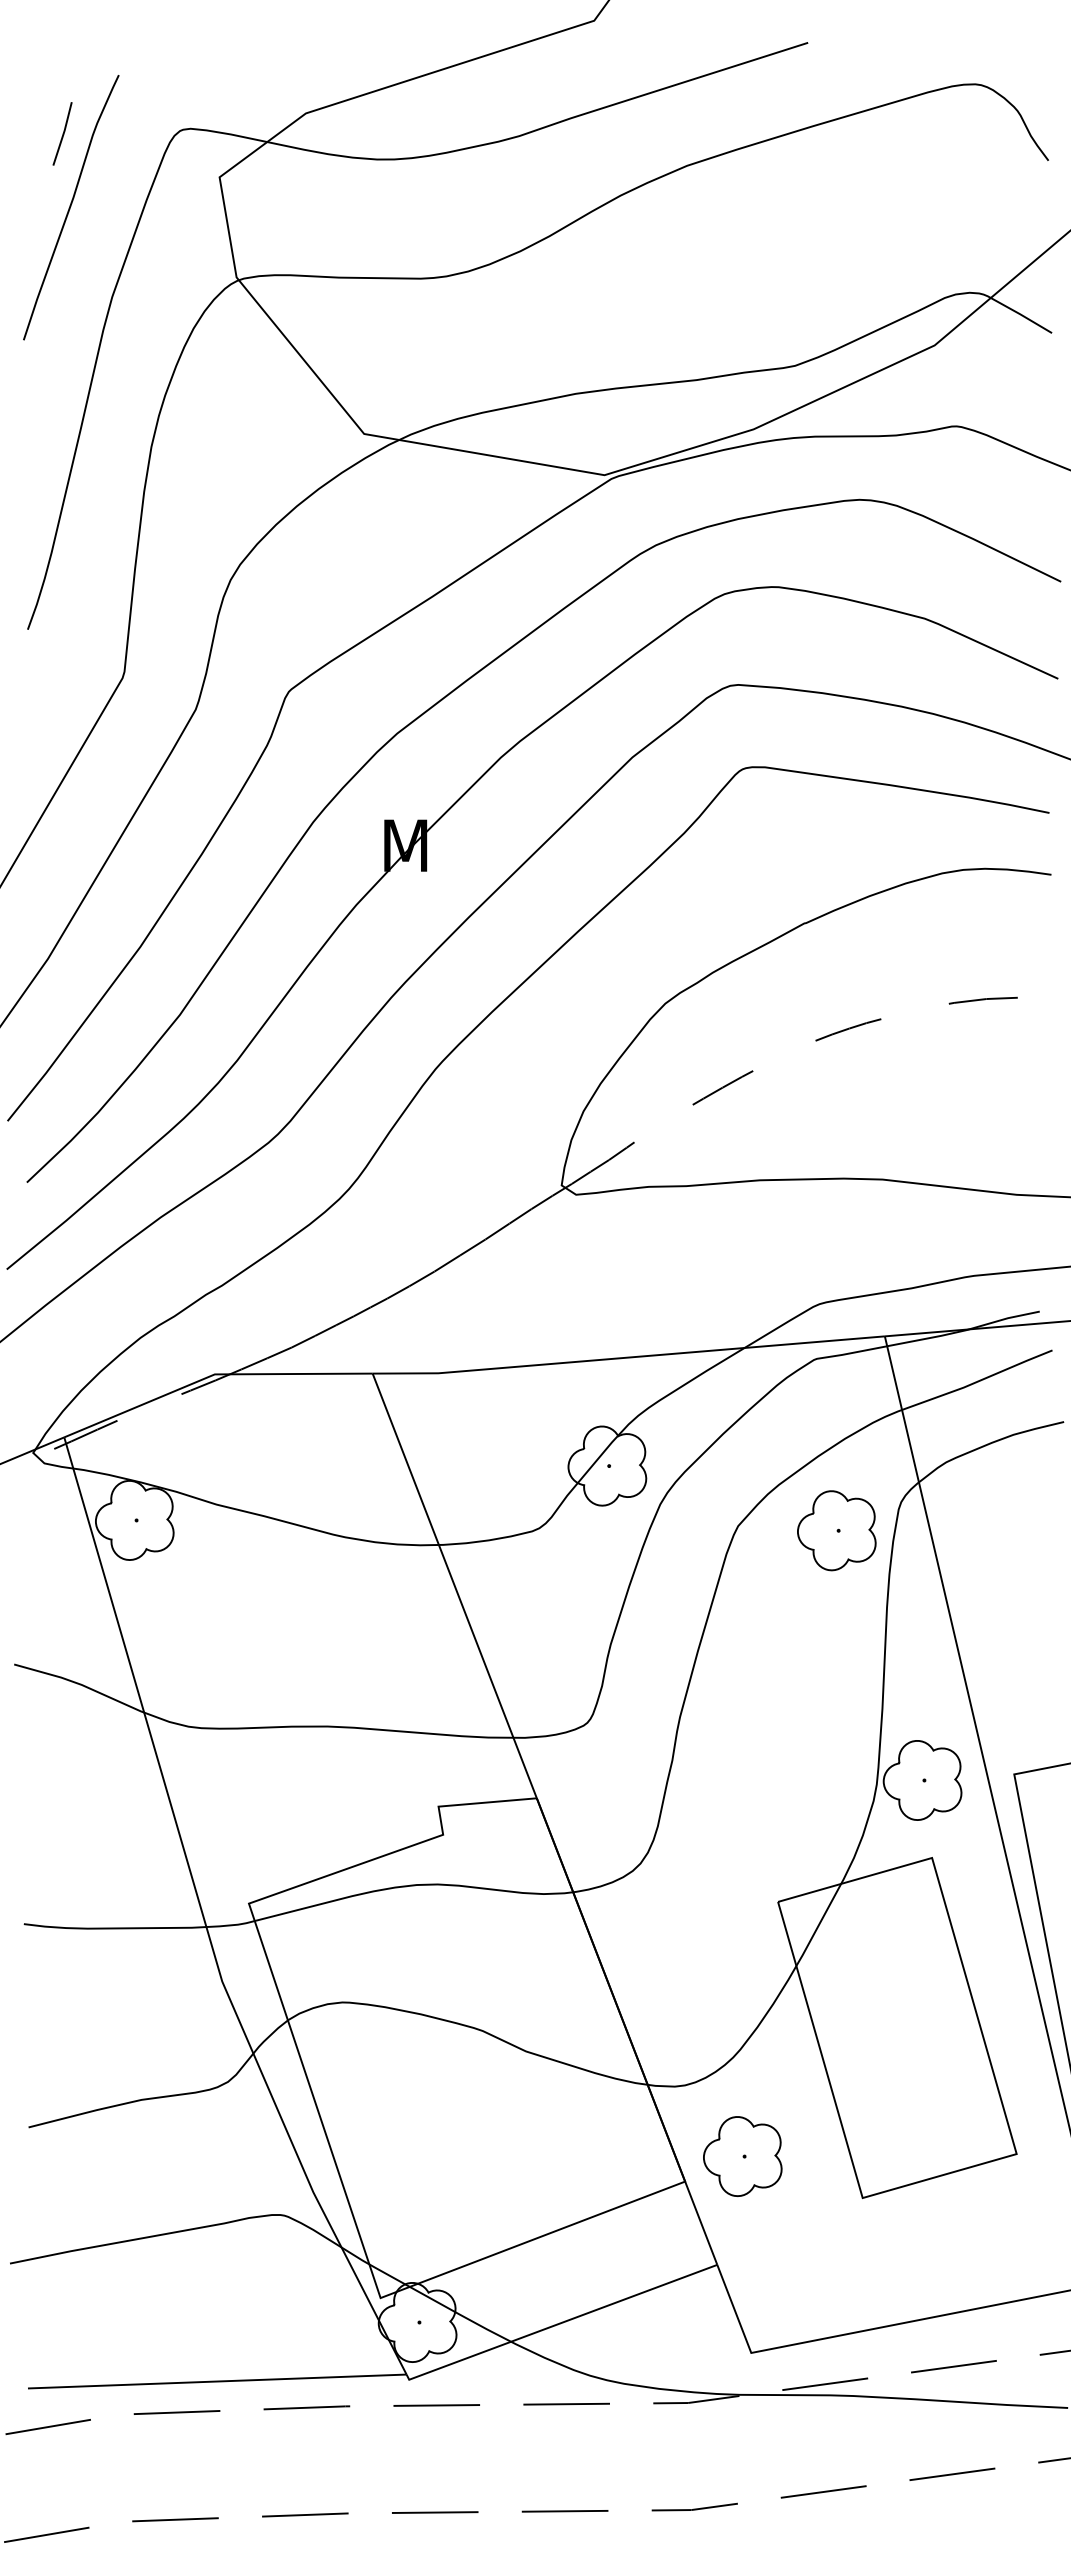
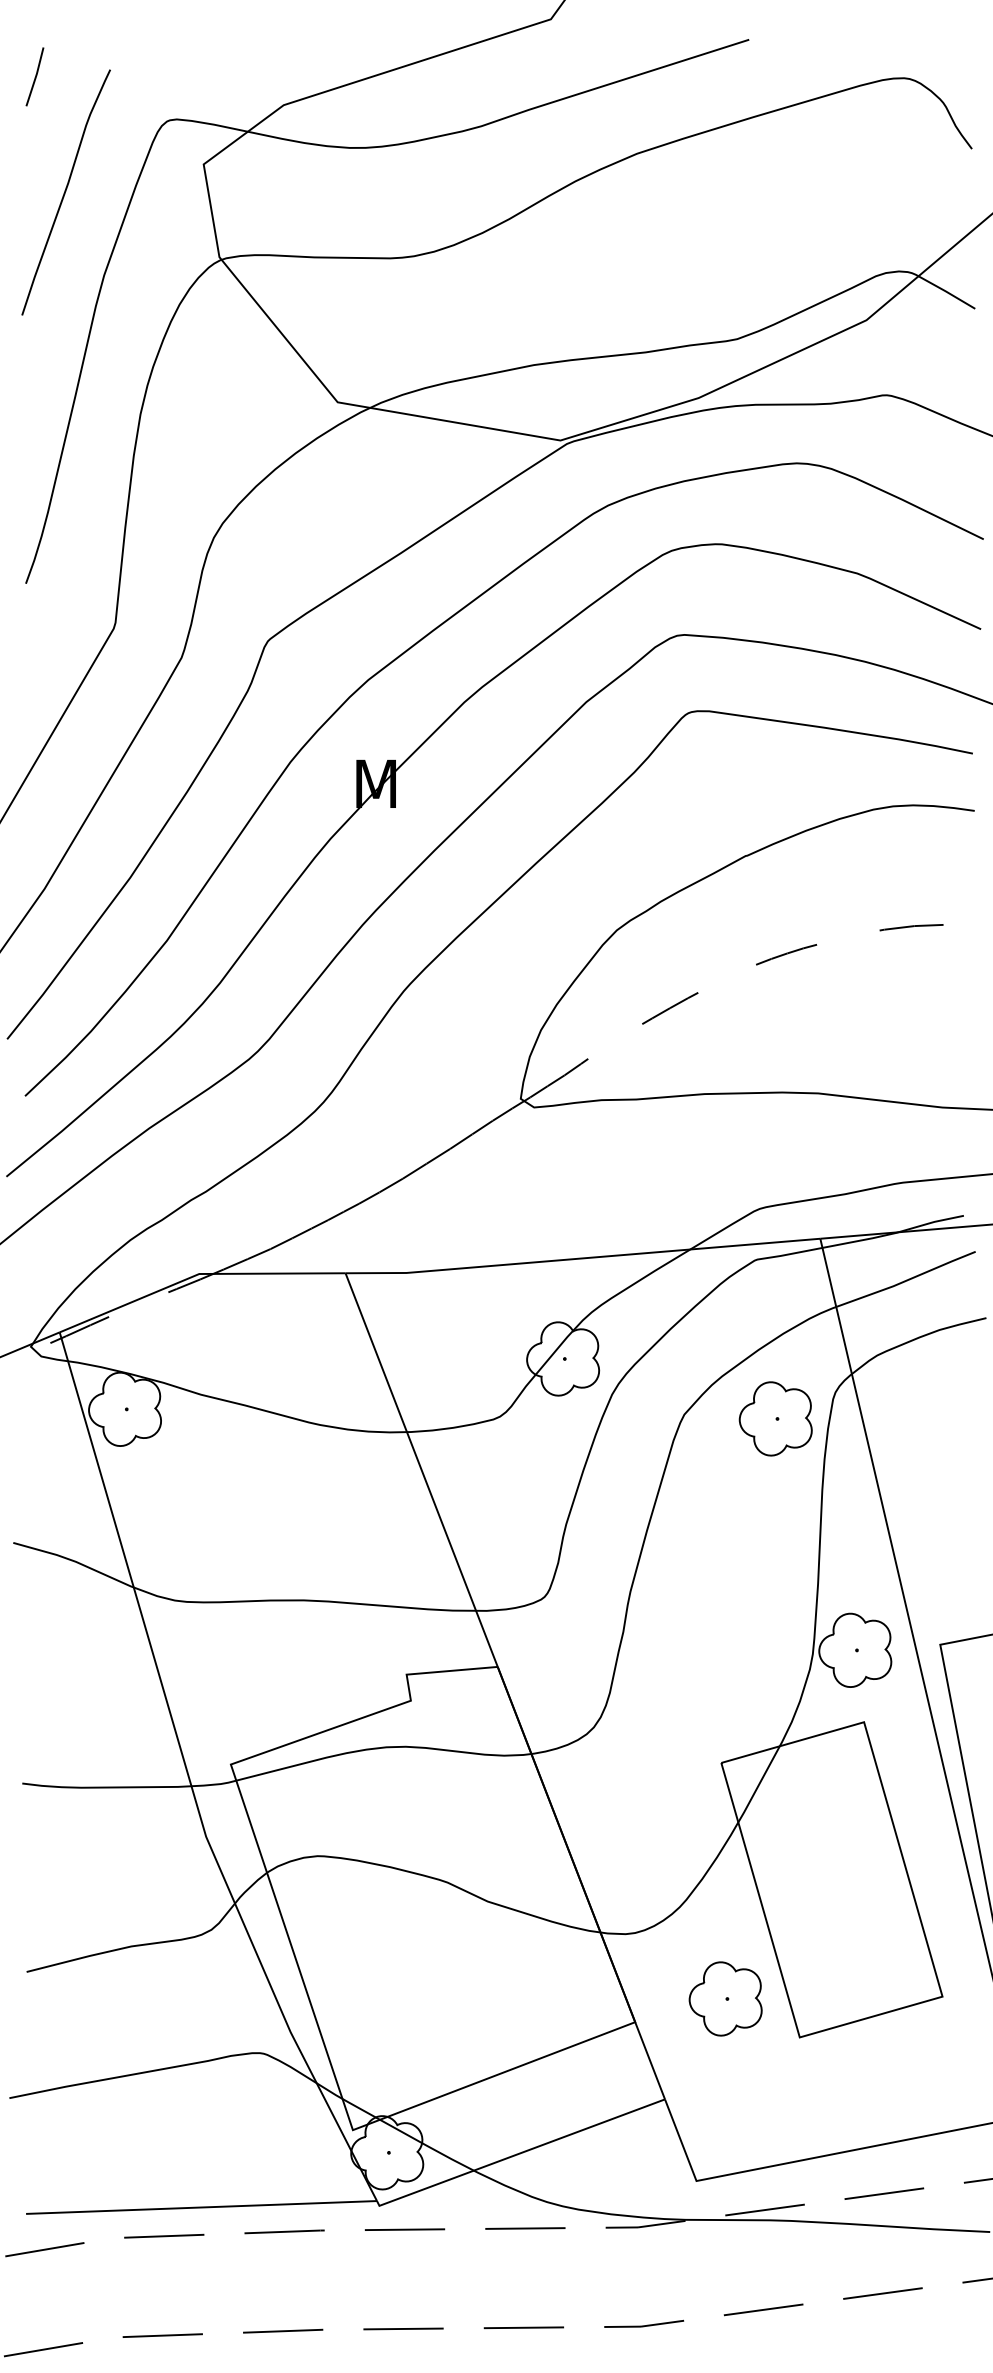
line: (62, 133) -> (34, 76), moved
part: (742, 2156) -> (725, 1998), moved

